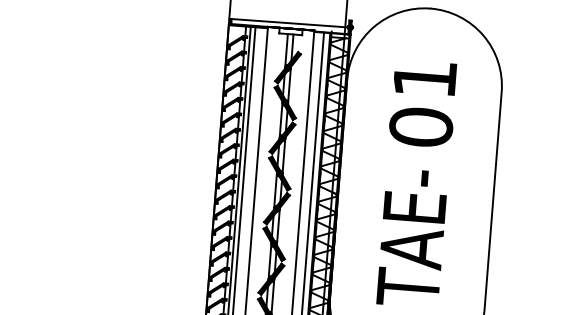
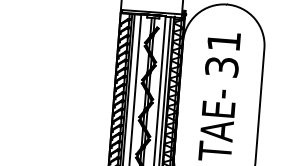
text: (420, 126) -> (221, 66), 01 -> 31

